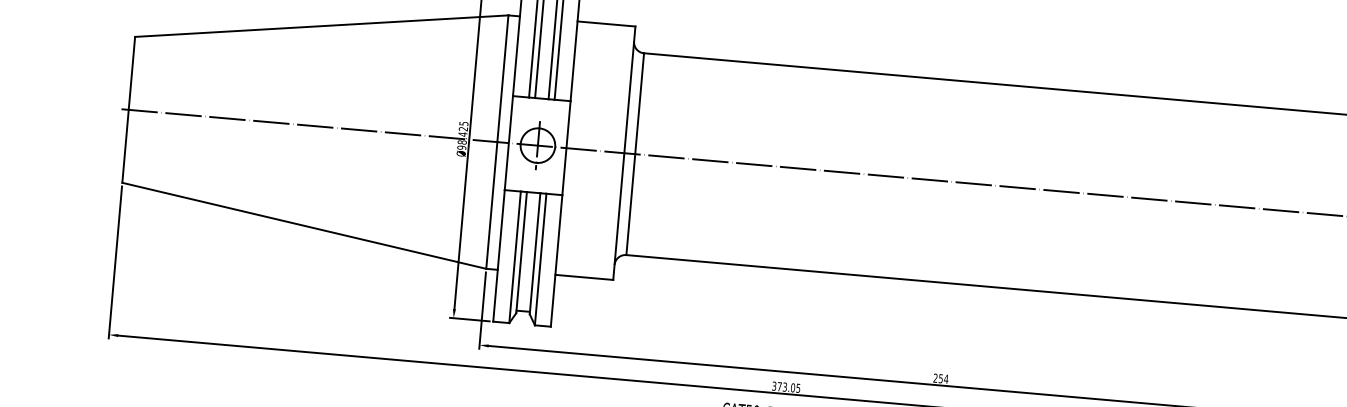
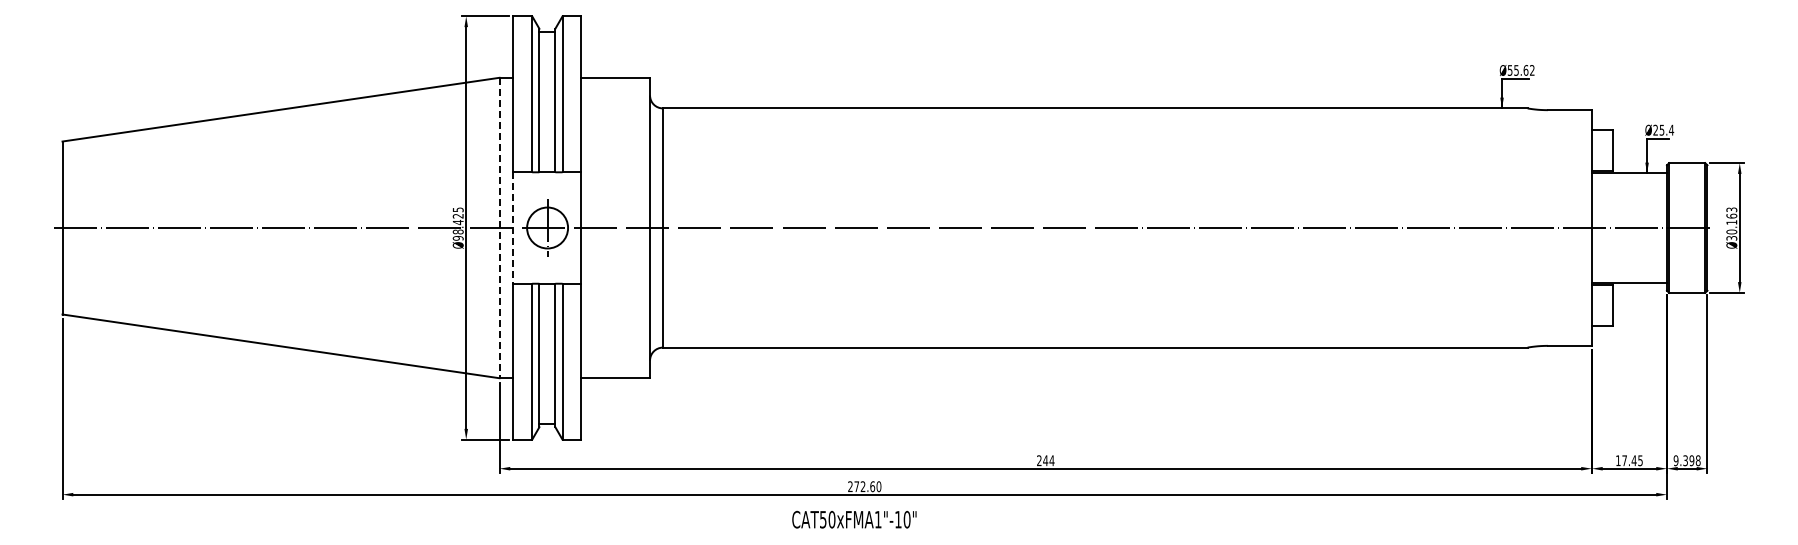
line: (497, 142) -> (499, 228), solid -> dashed
line: (509, 143) -> (513, 228), solid -> dashed
text: (940, 378) -> (1045, 460), 254 -> 244
text: (786, 387) -> (864, 486), 373.05 -> 272.60

